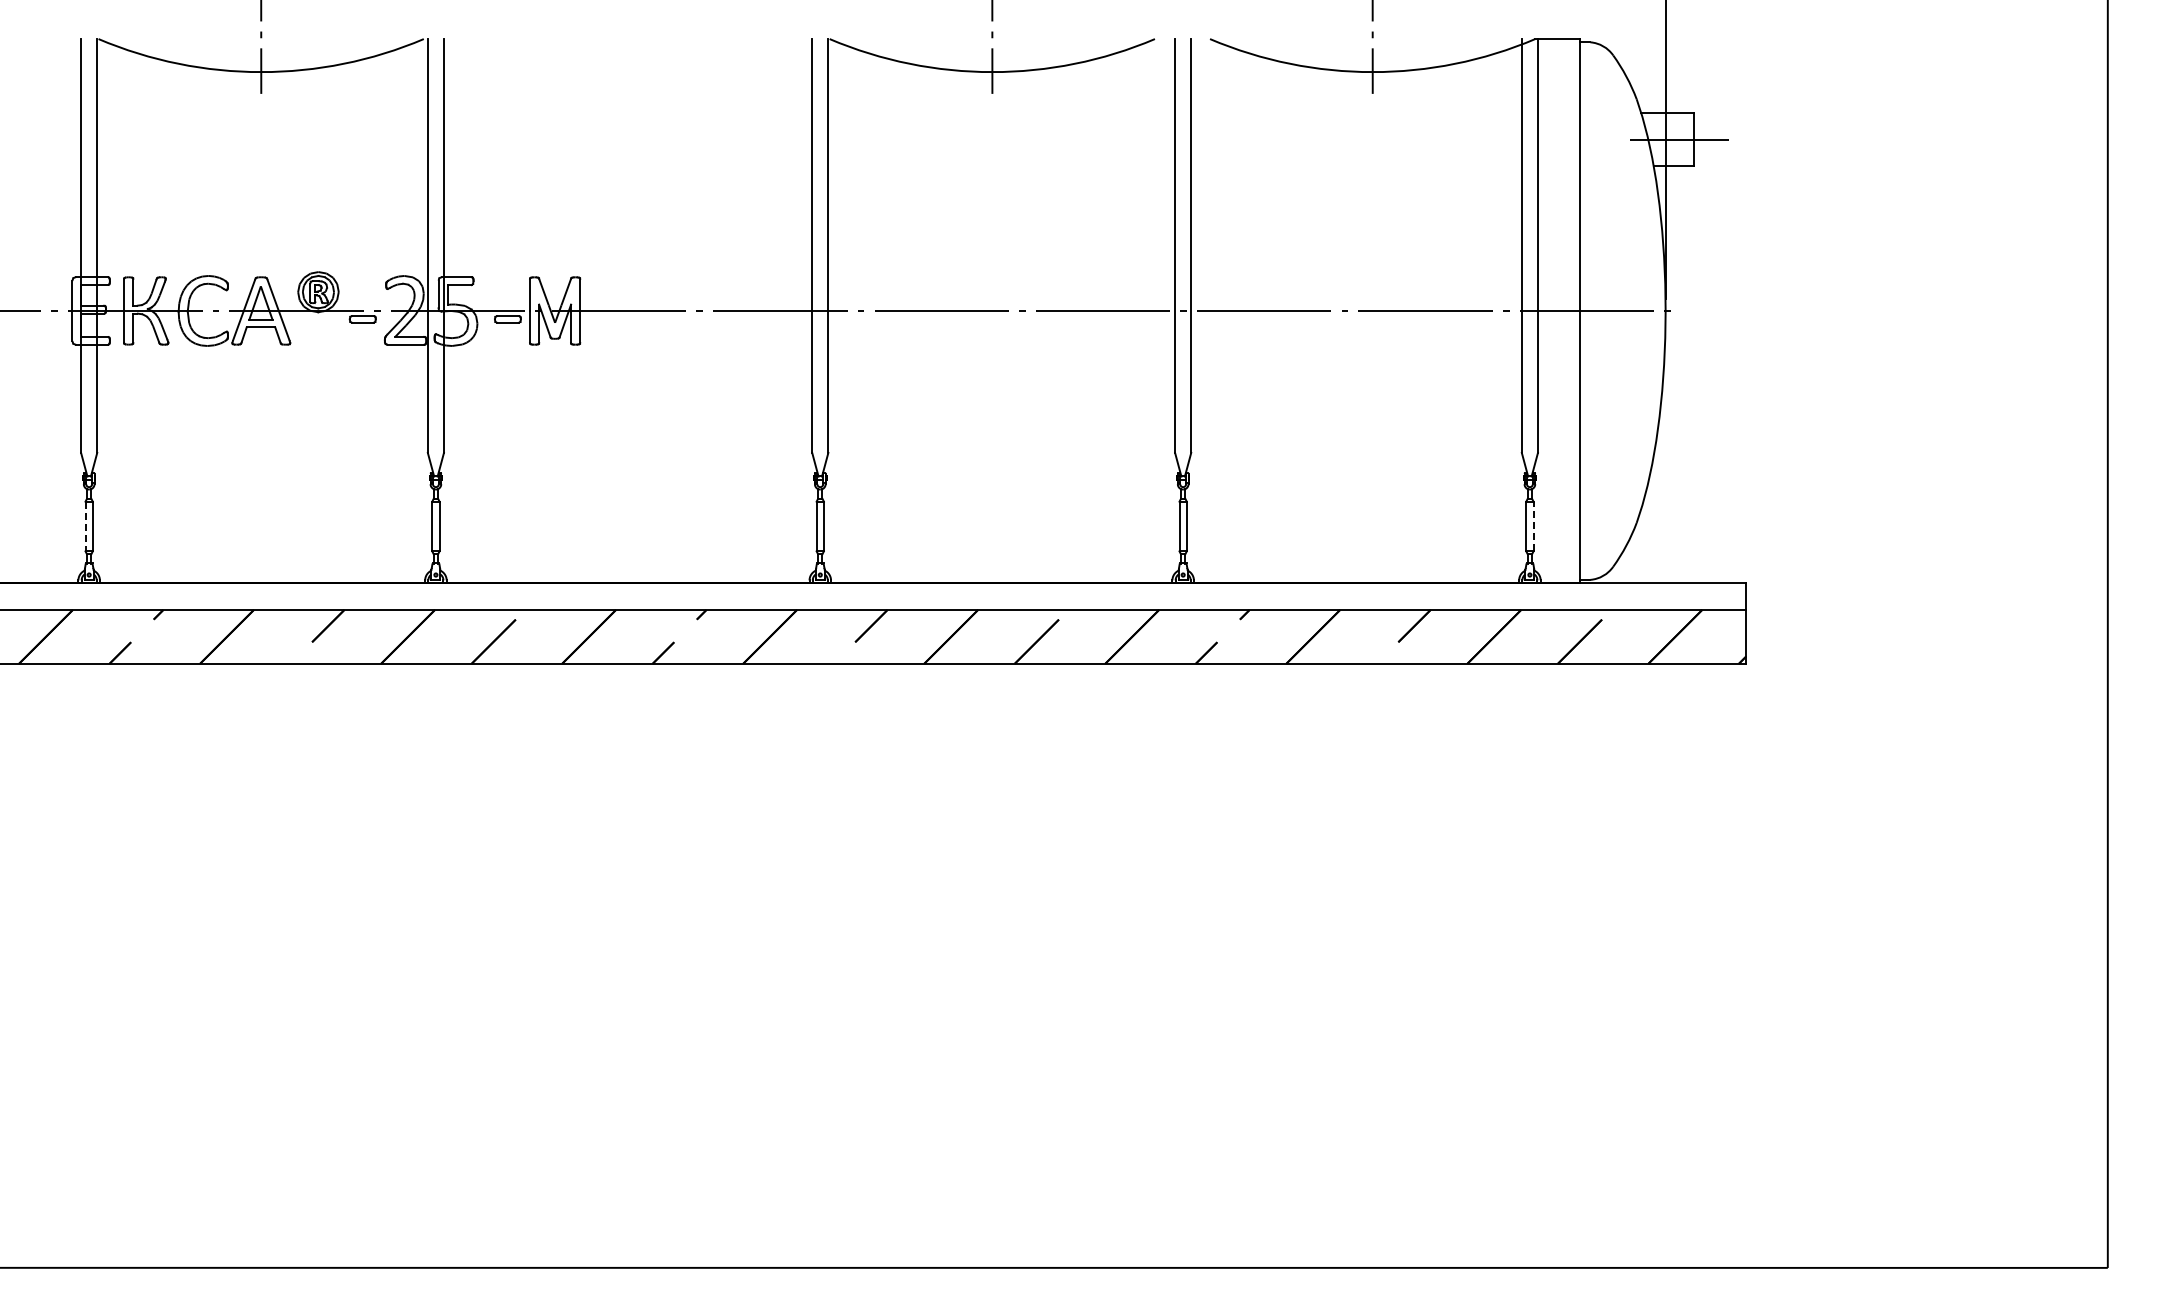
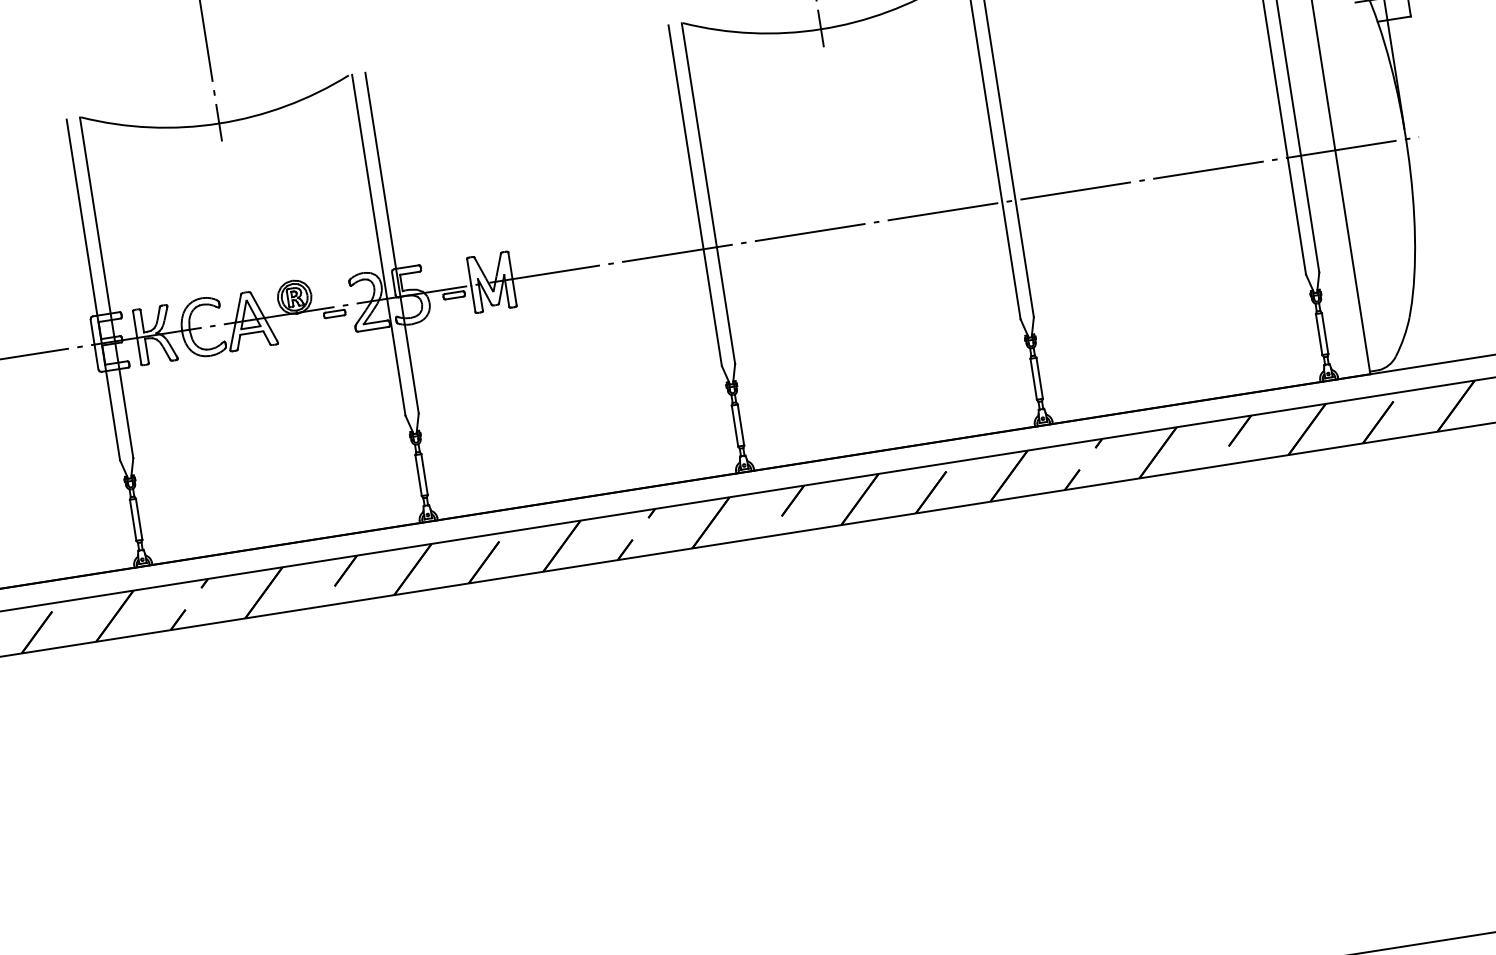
line: (85, 526) -> (133, 520), dashed -> solid
line: (1533, 526) -> (1325, 333), dashed -> solid

